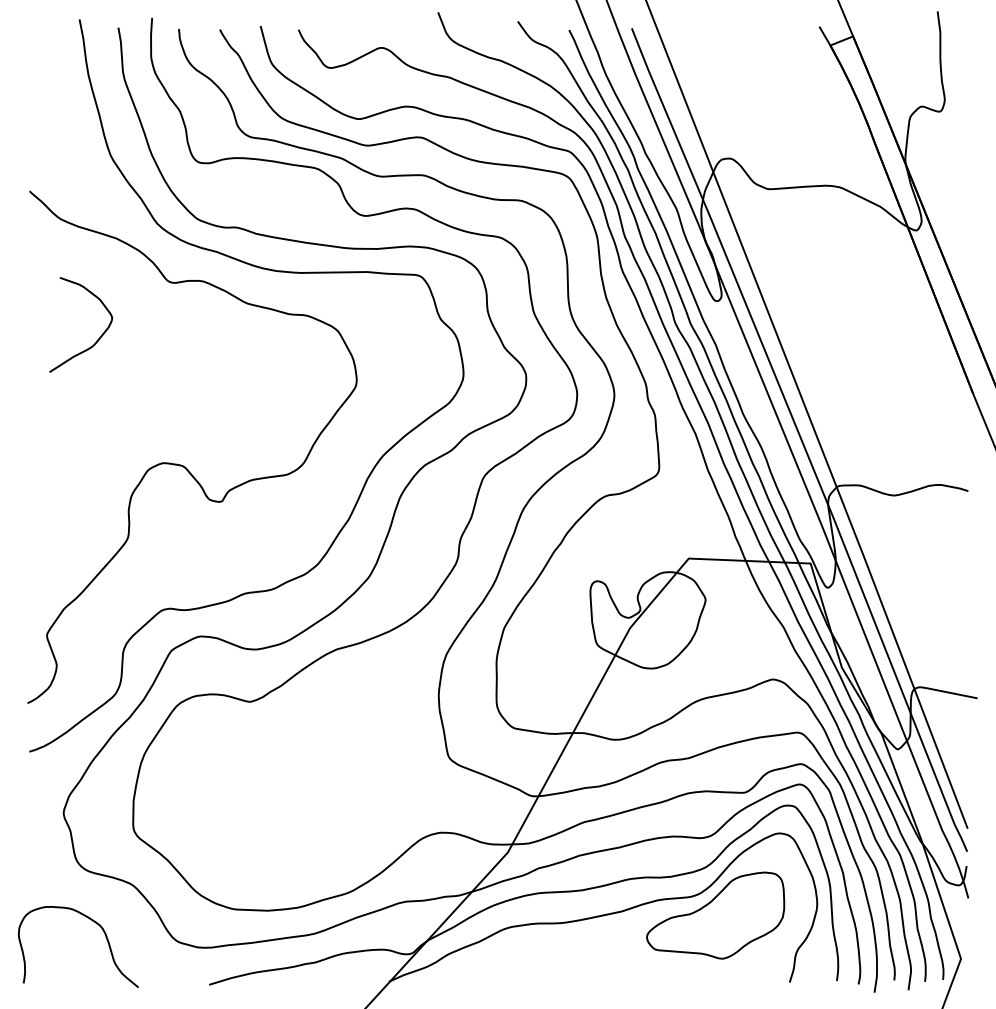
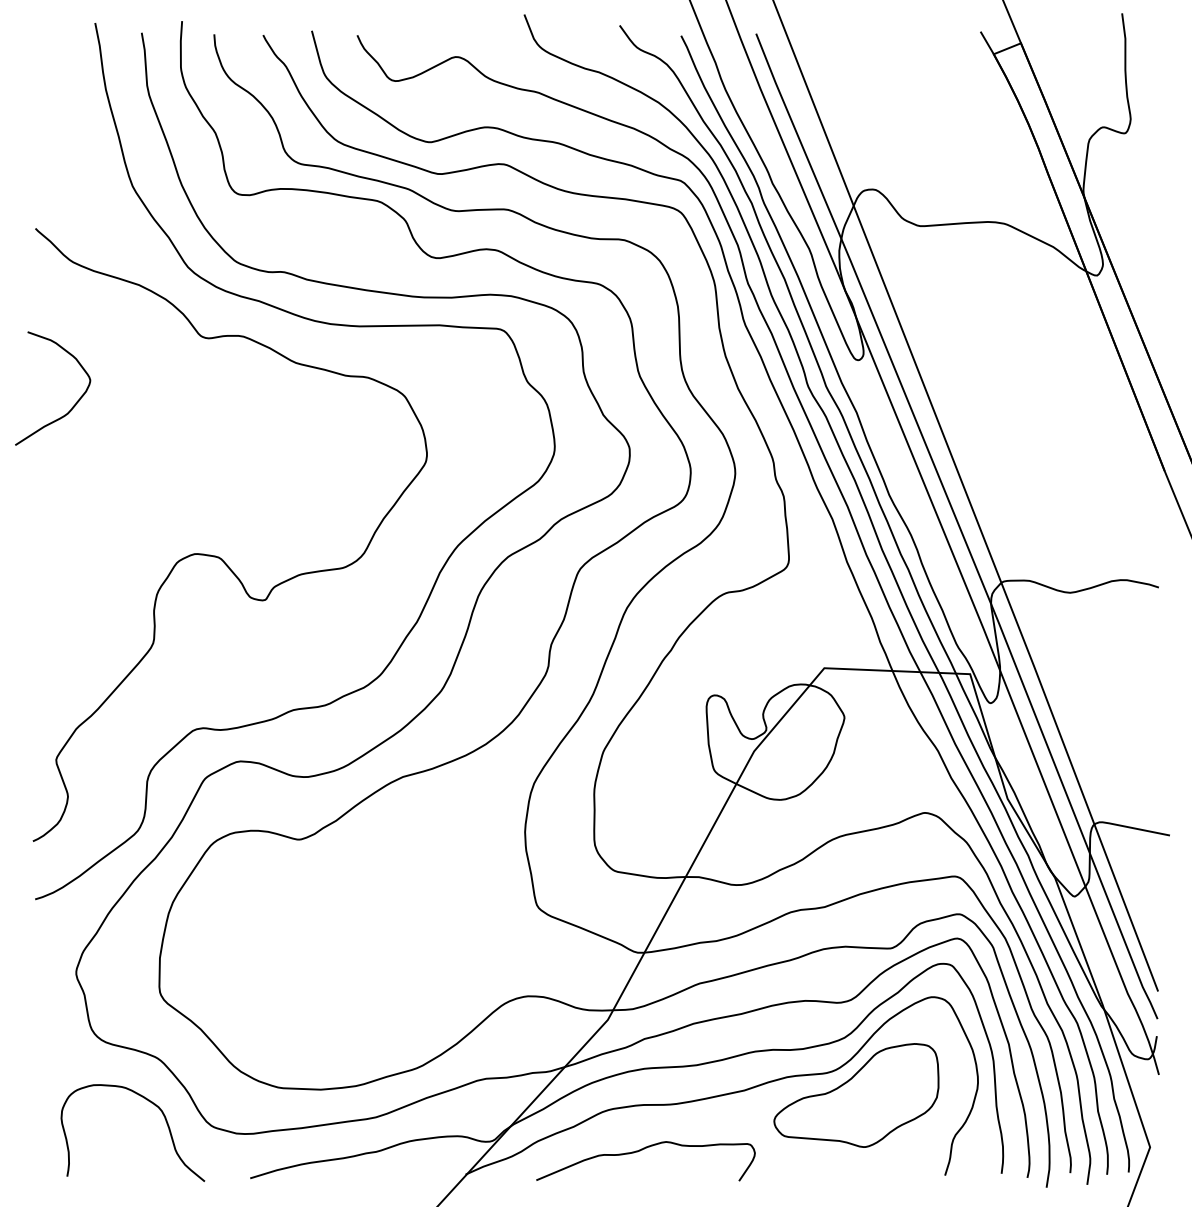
curve: (97, 339) -> (72, 406), moved
curve: (93, 922) -> (151, 1103), moved
curve: (535, 962) -> (640, 1151), added

